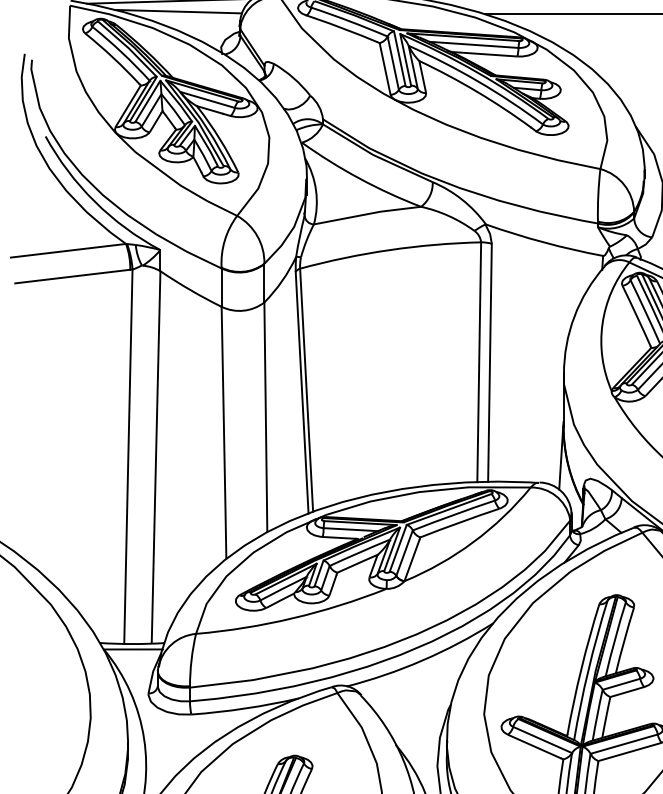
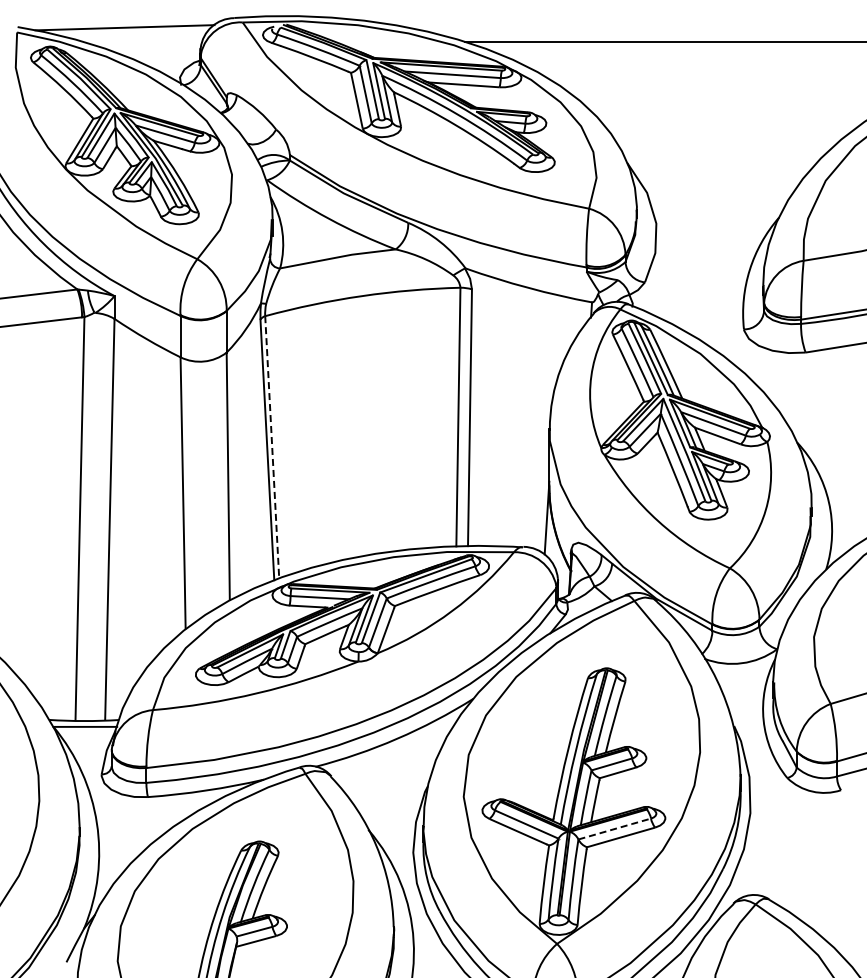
line: (178, 11) -> (133, 38), removed
line: (306, 390) -> (272, 447), solid -> dashed
line: (624, 743) -> (615, 828), solid -> dashed

